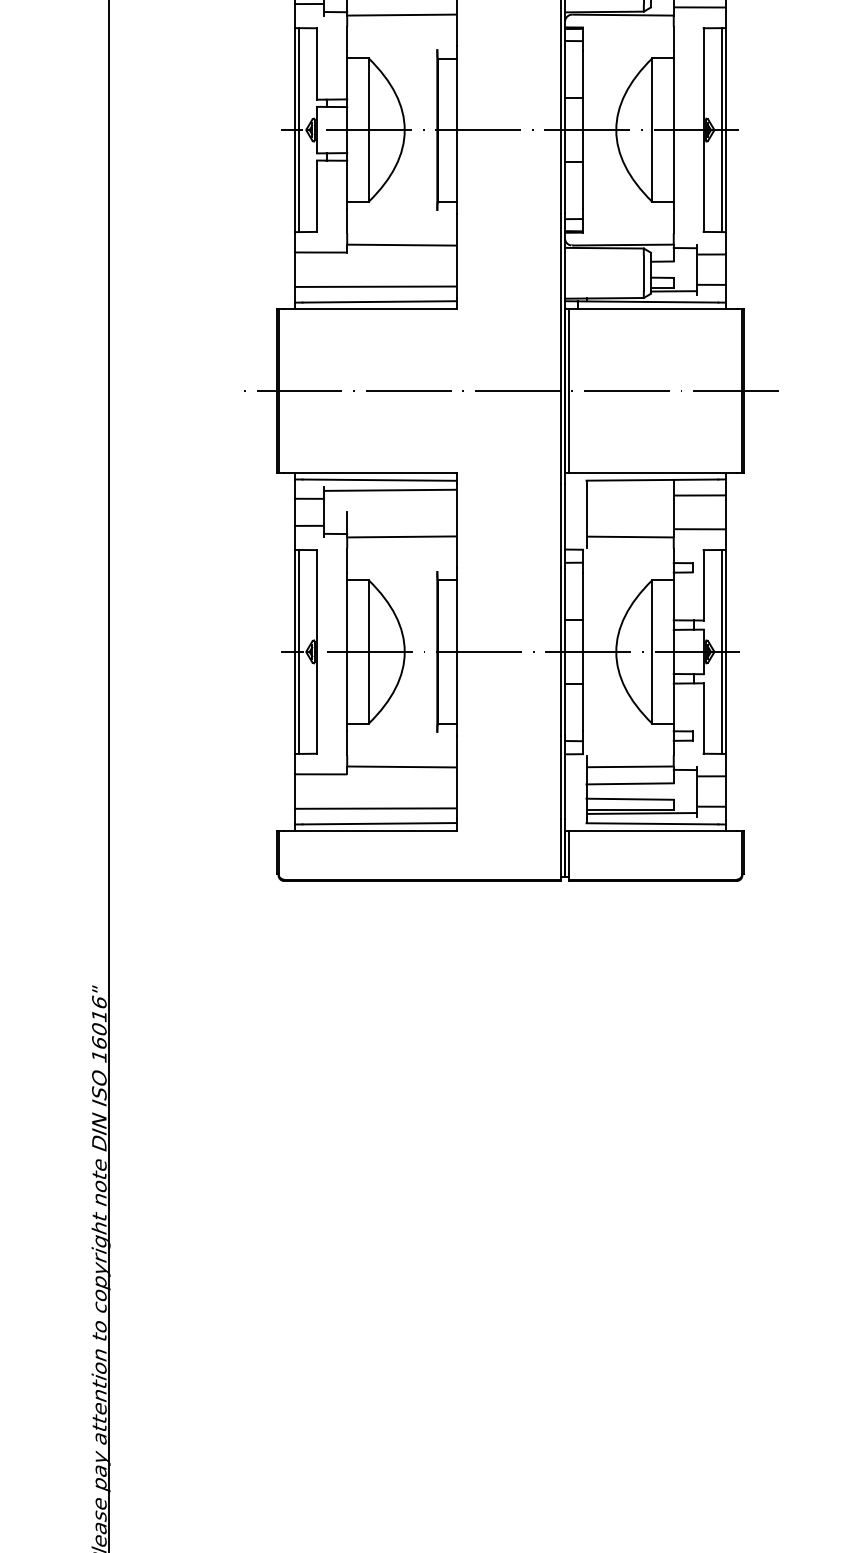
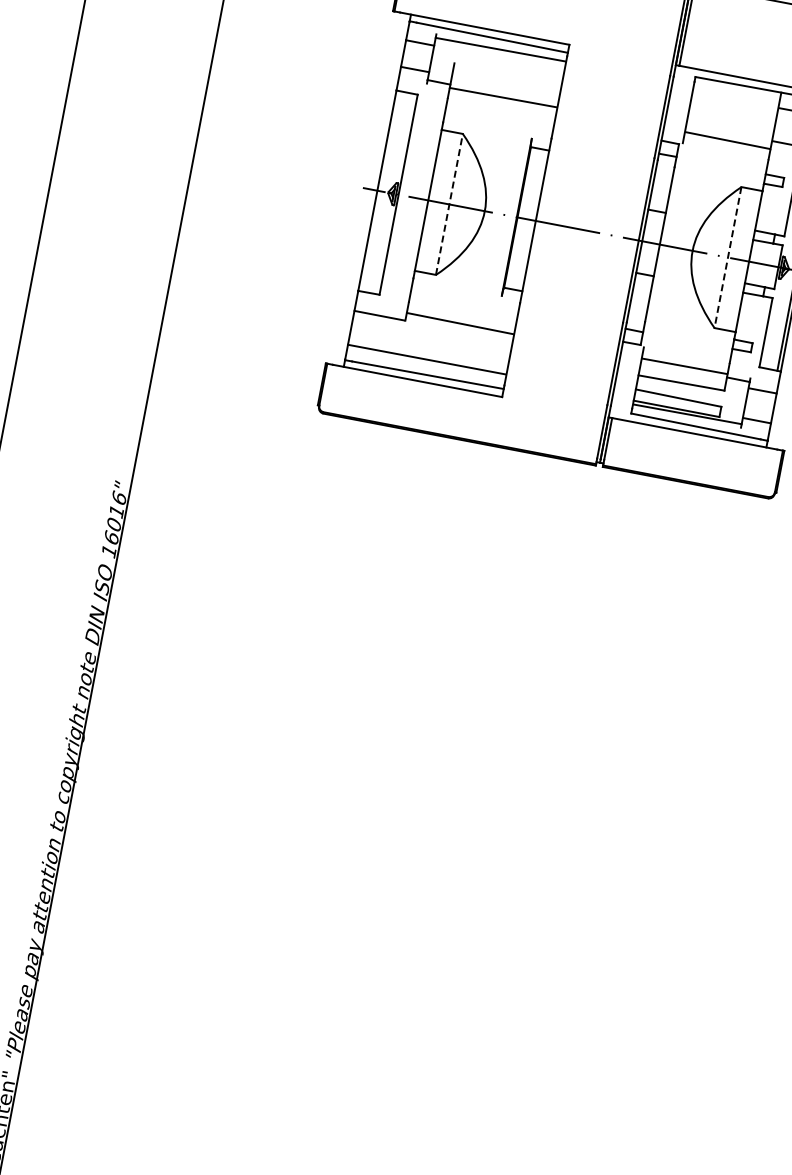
line: (298, 651) -> (380, 190), removed
line: (368, 651) -> (449, 203), solid -> dashed
line: (652, 651) -> (728, 257), solid -> dashed

